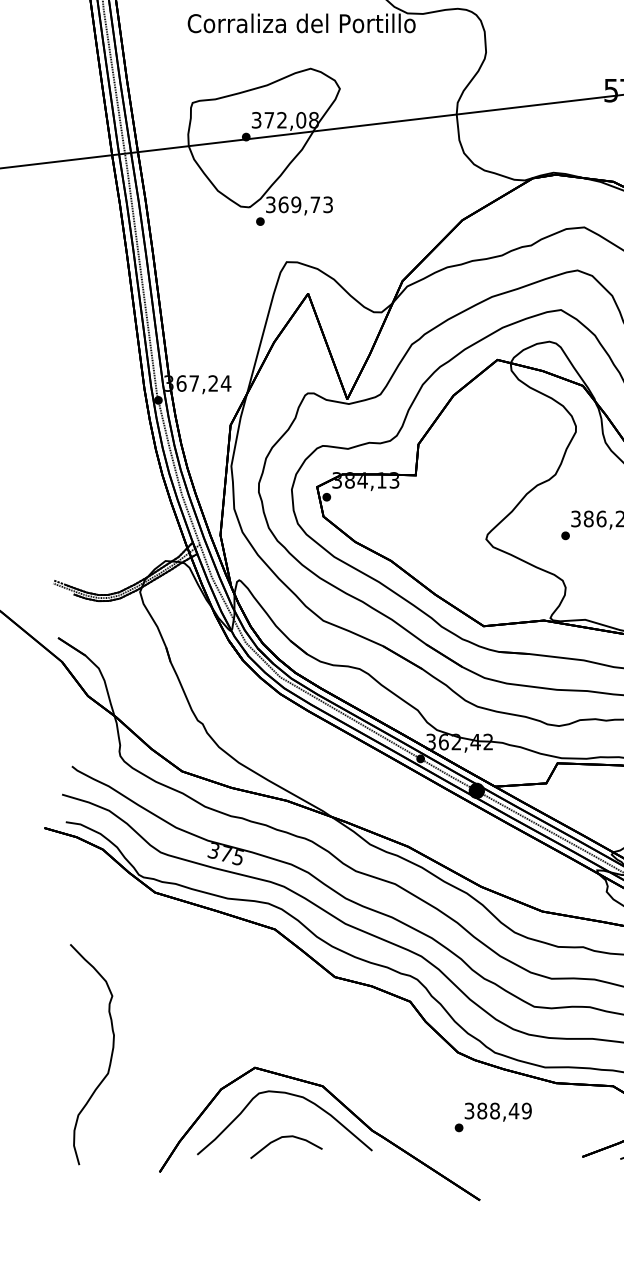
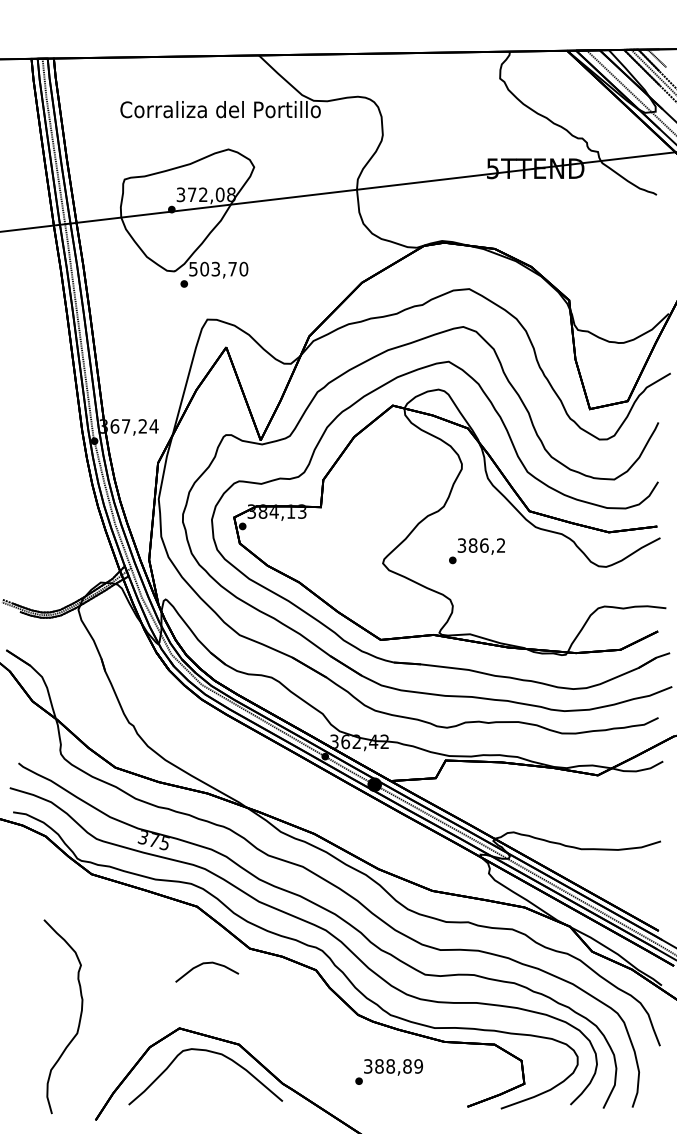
text: (299, 204) -> (218, 268), 369,73 -> 503,70
curve: (110, 1054) -> (79, 1016), moved
text: (514, 1111) -> (407, 1066), 388,49 -> 388,89
curve: (284, 1138) -> (205, 964), moved

